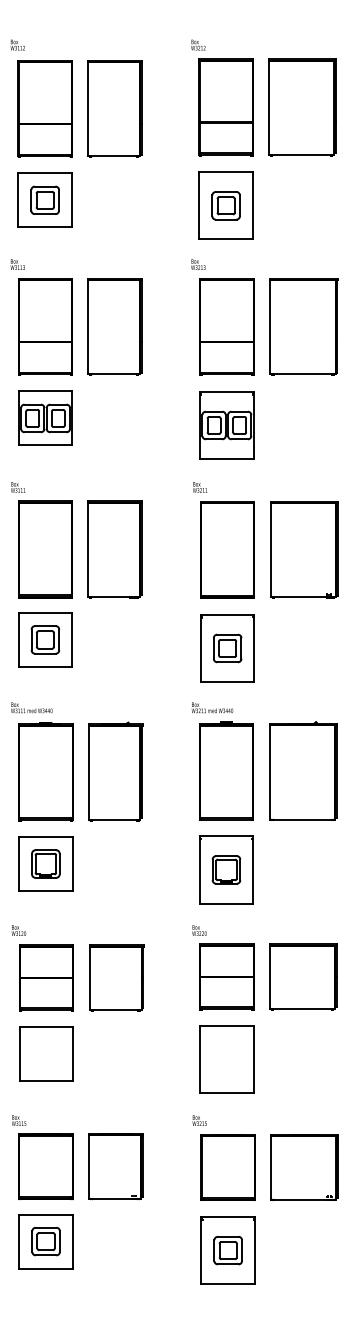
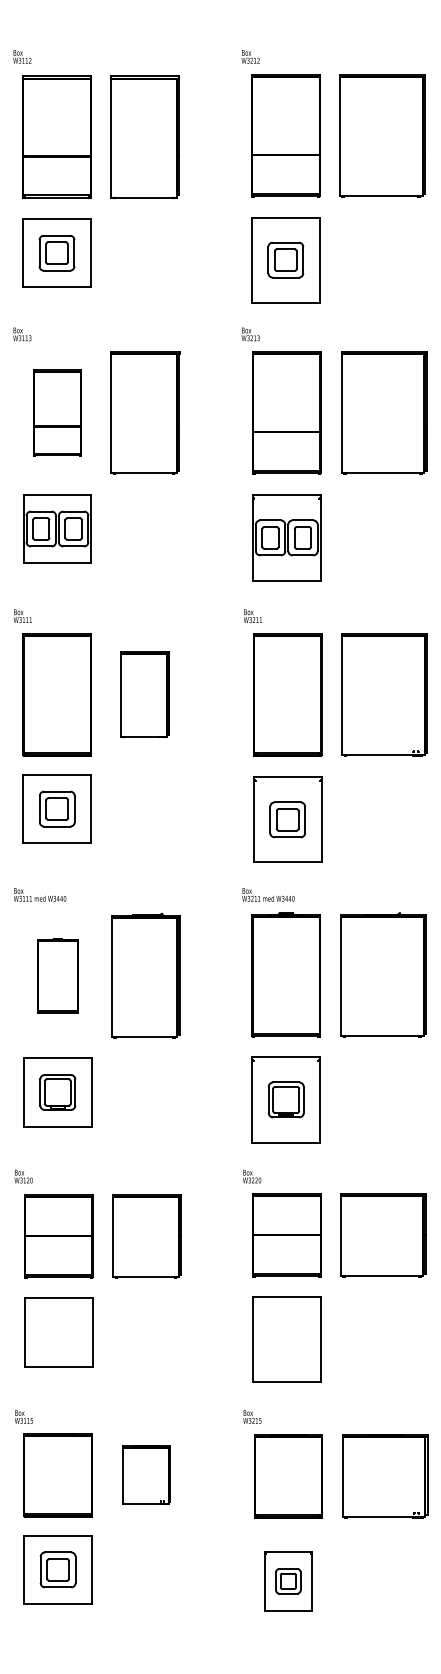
part: (45, 326) -> (57, 412), size x0.7
part: (114, 549) -> (144, 694), size x0.7
part: (45, 771) -> (57, 975), size x0.6
part: (115, 1166) -> (145, 1474), size x0.7
part: (227, 1250) -> (287, 1581), size x0.7

